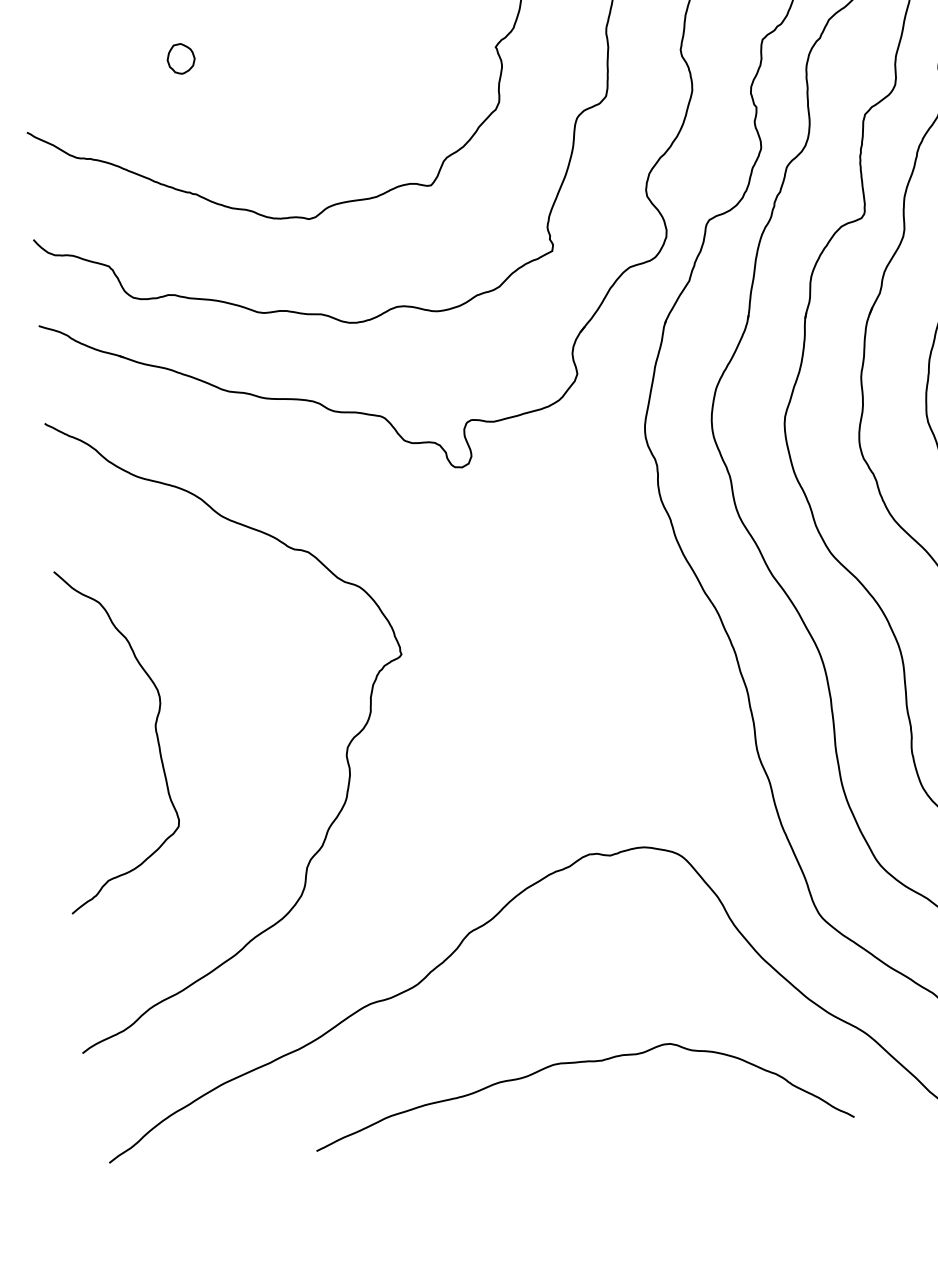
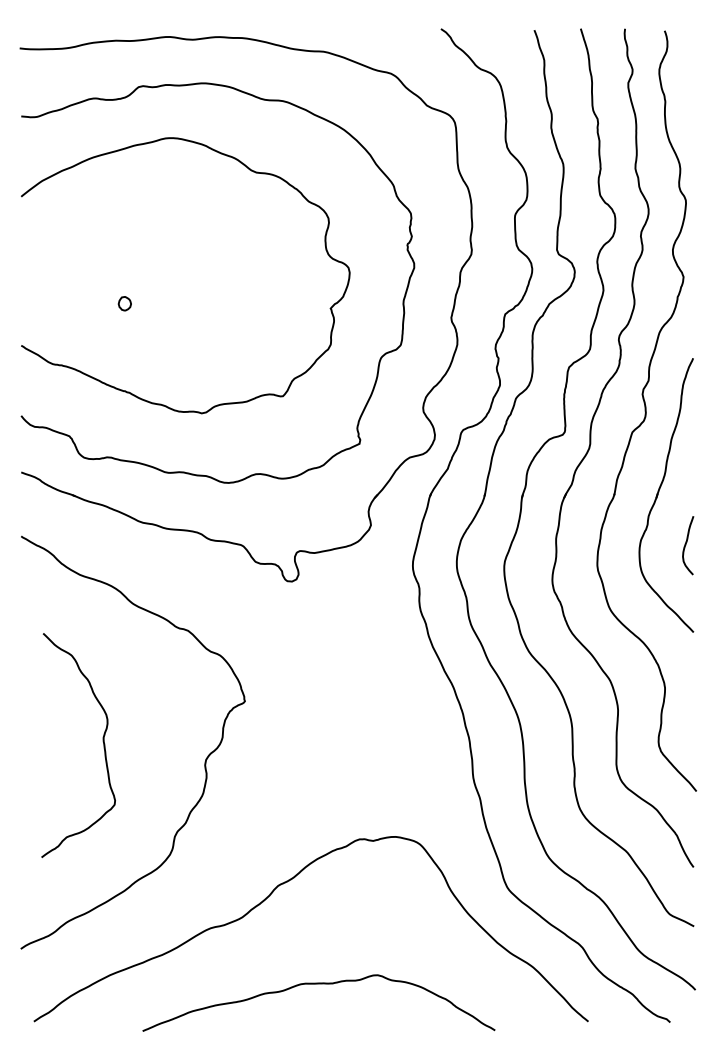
part: (180, 58) -> (124, 303), size x0.7
curve: (154, 731) -> (102, 741), moved
curve: (580, 1063) -> (318, 984), moved

